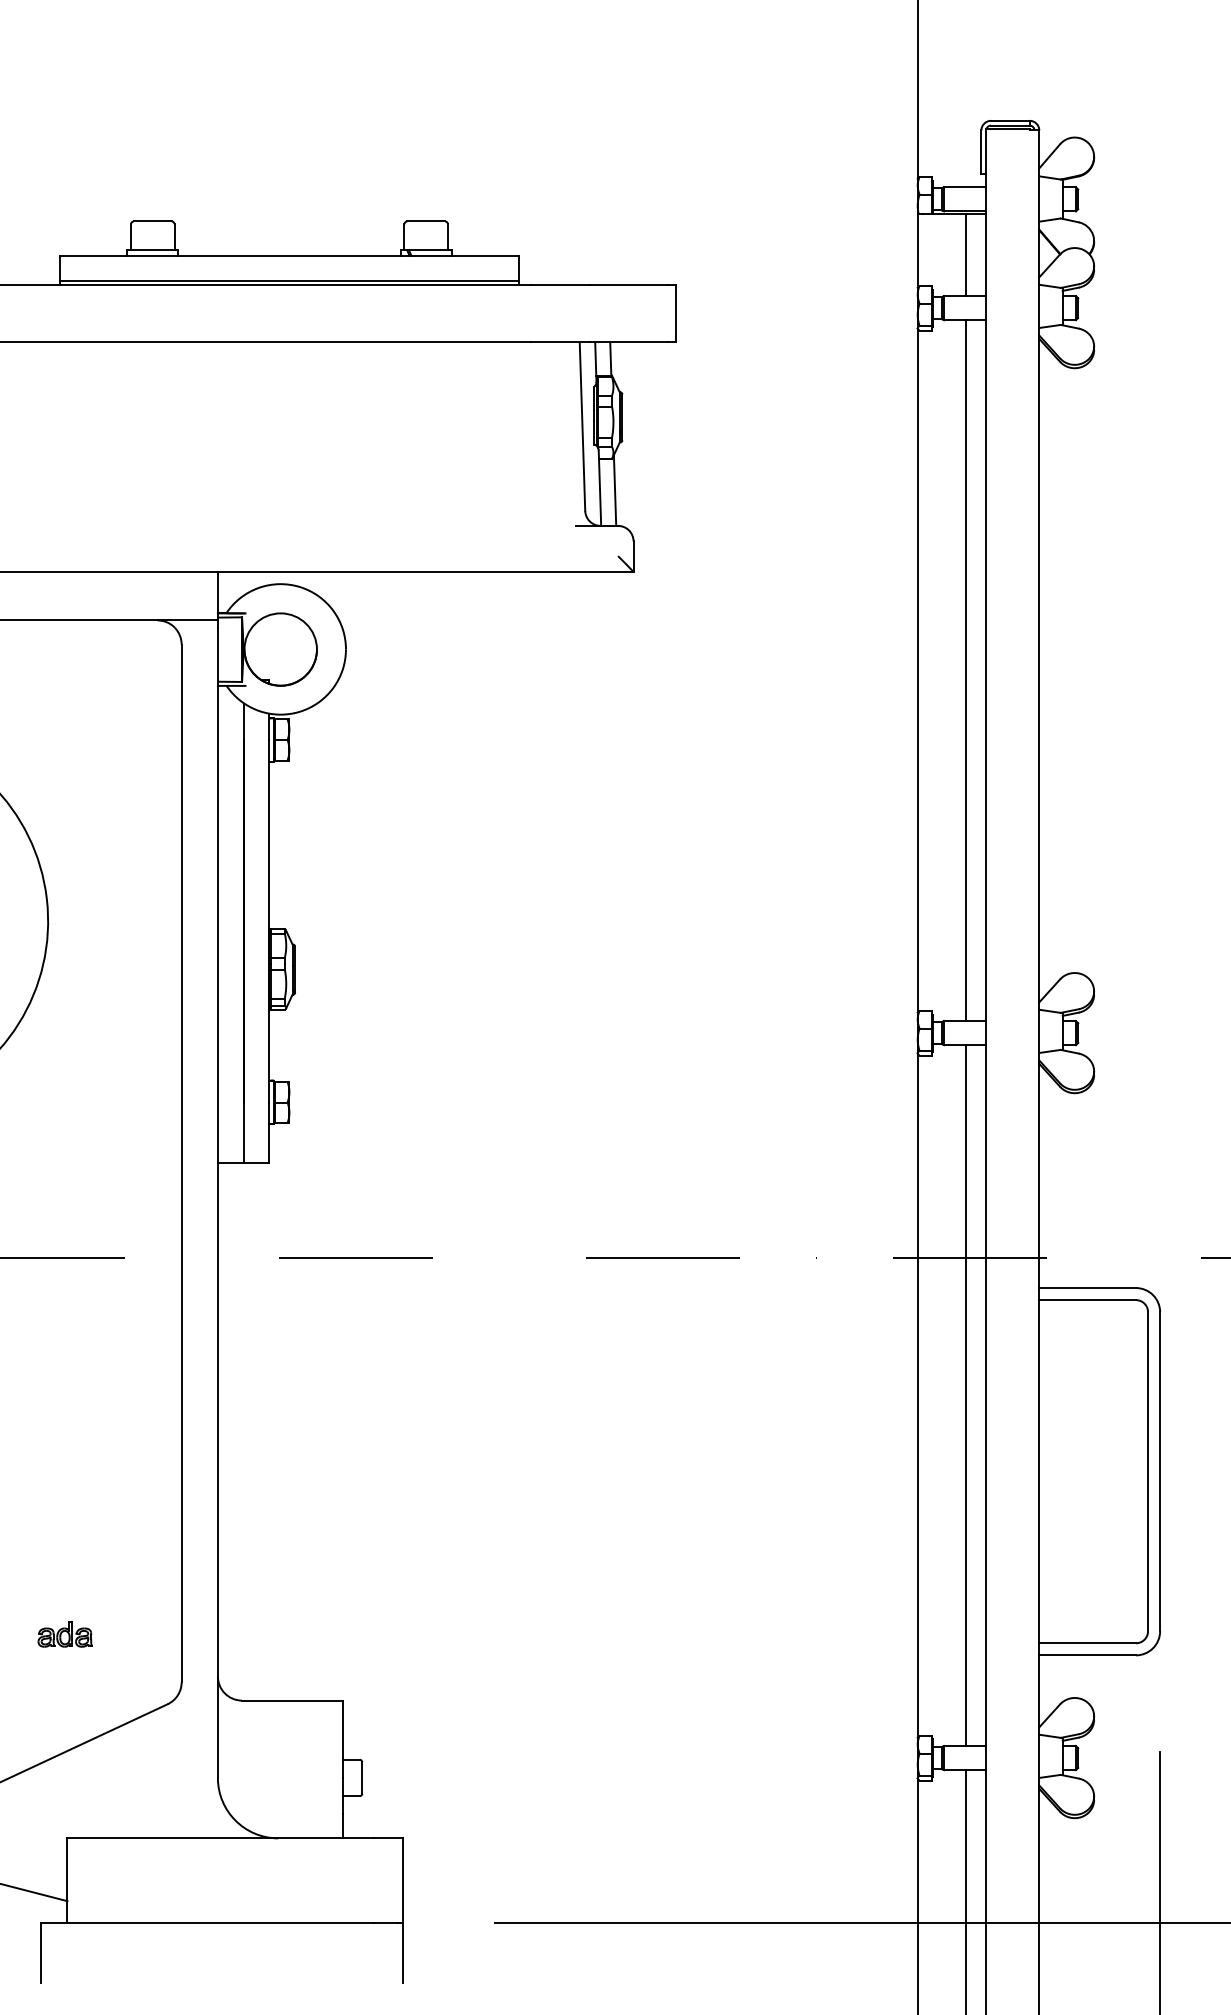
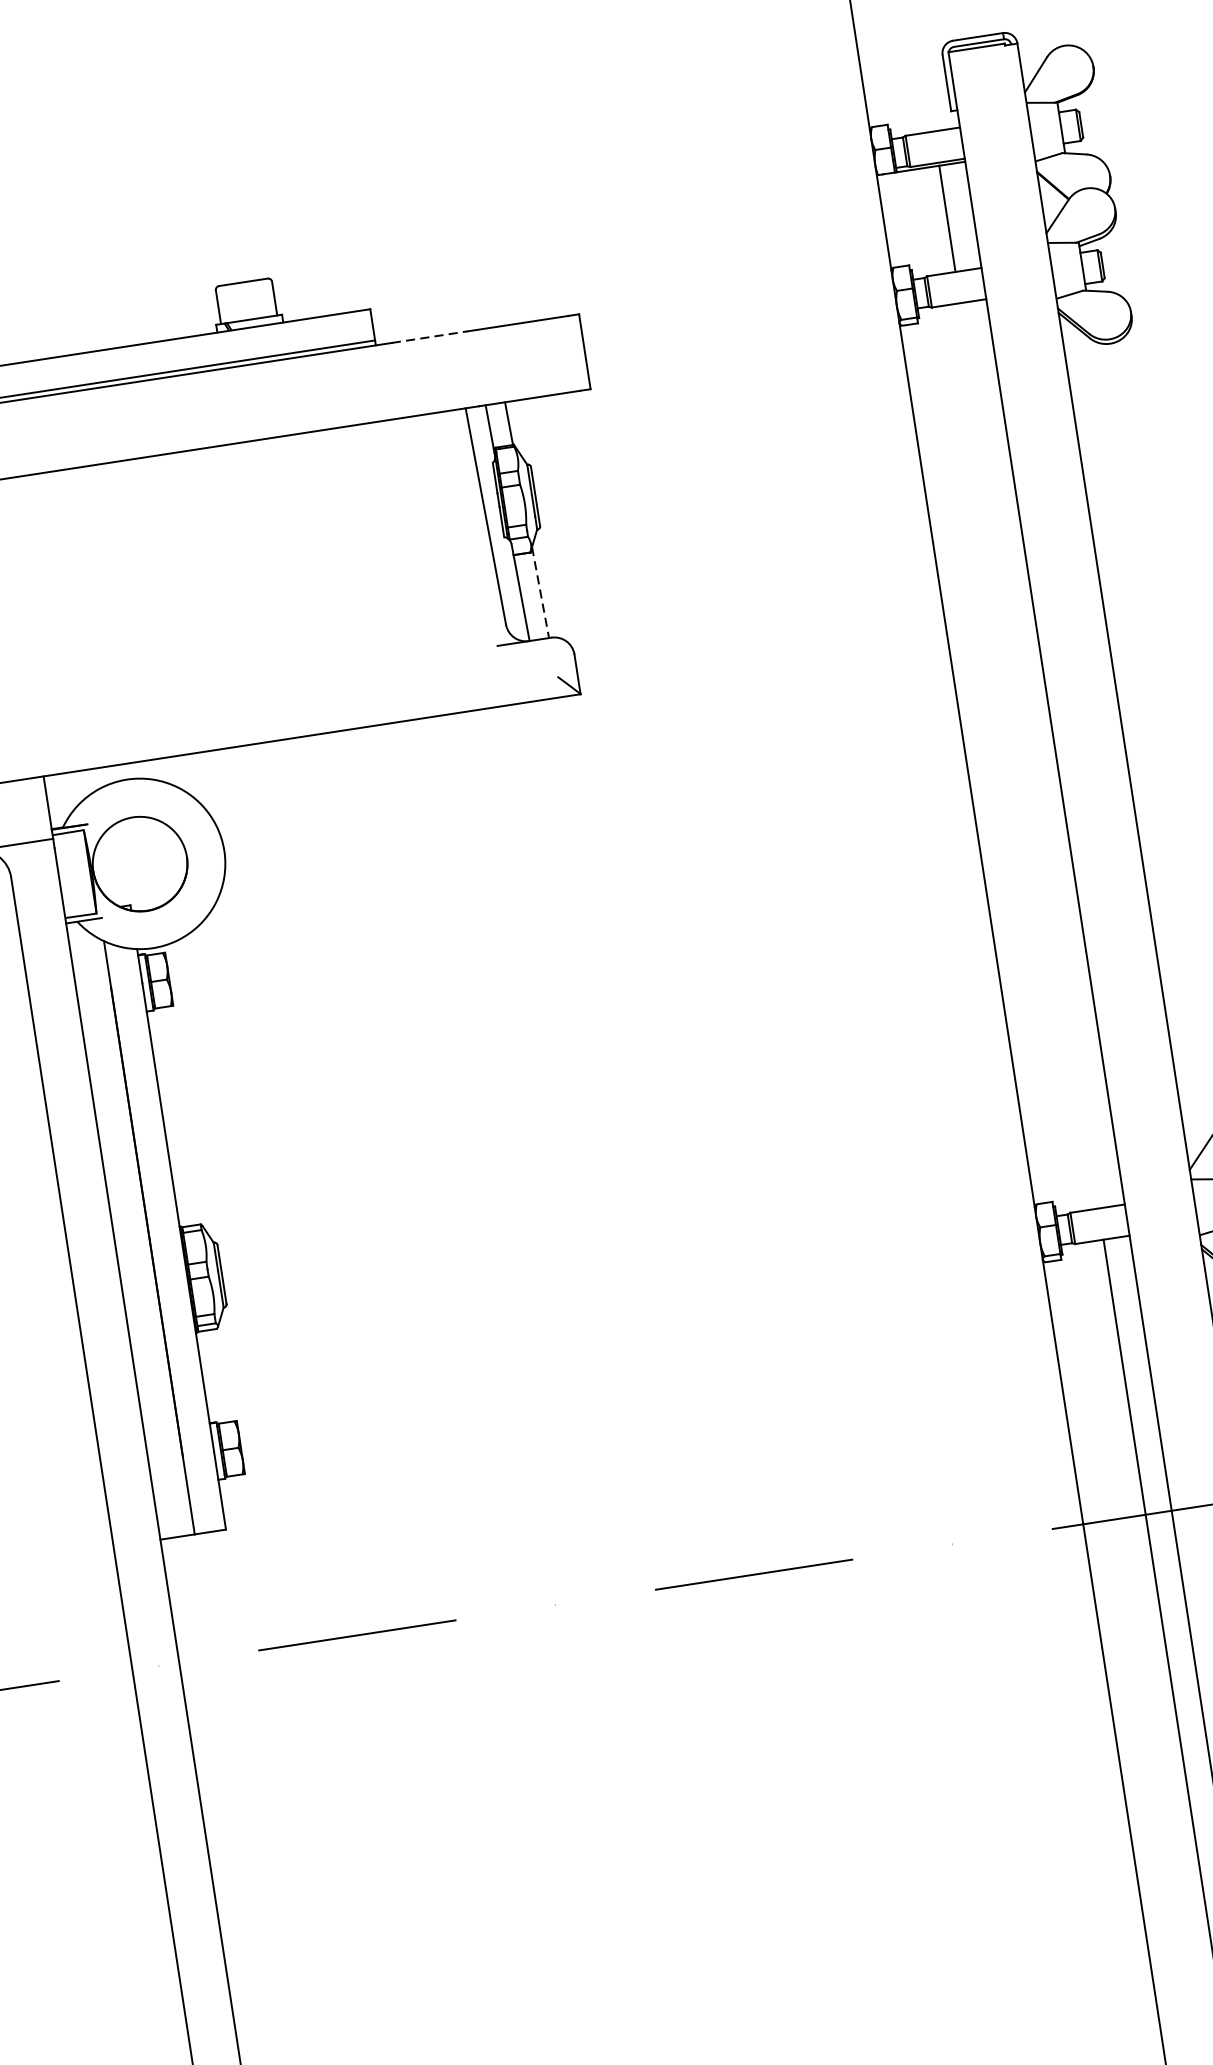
line: (561, 284) -> (430, 337), solid -> dashed
line: (615, 491) -> (541, 593), solid -> dashed
line: (966, 670) -> (1030, 755), removed

